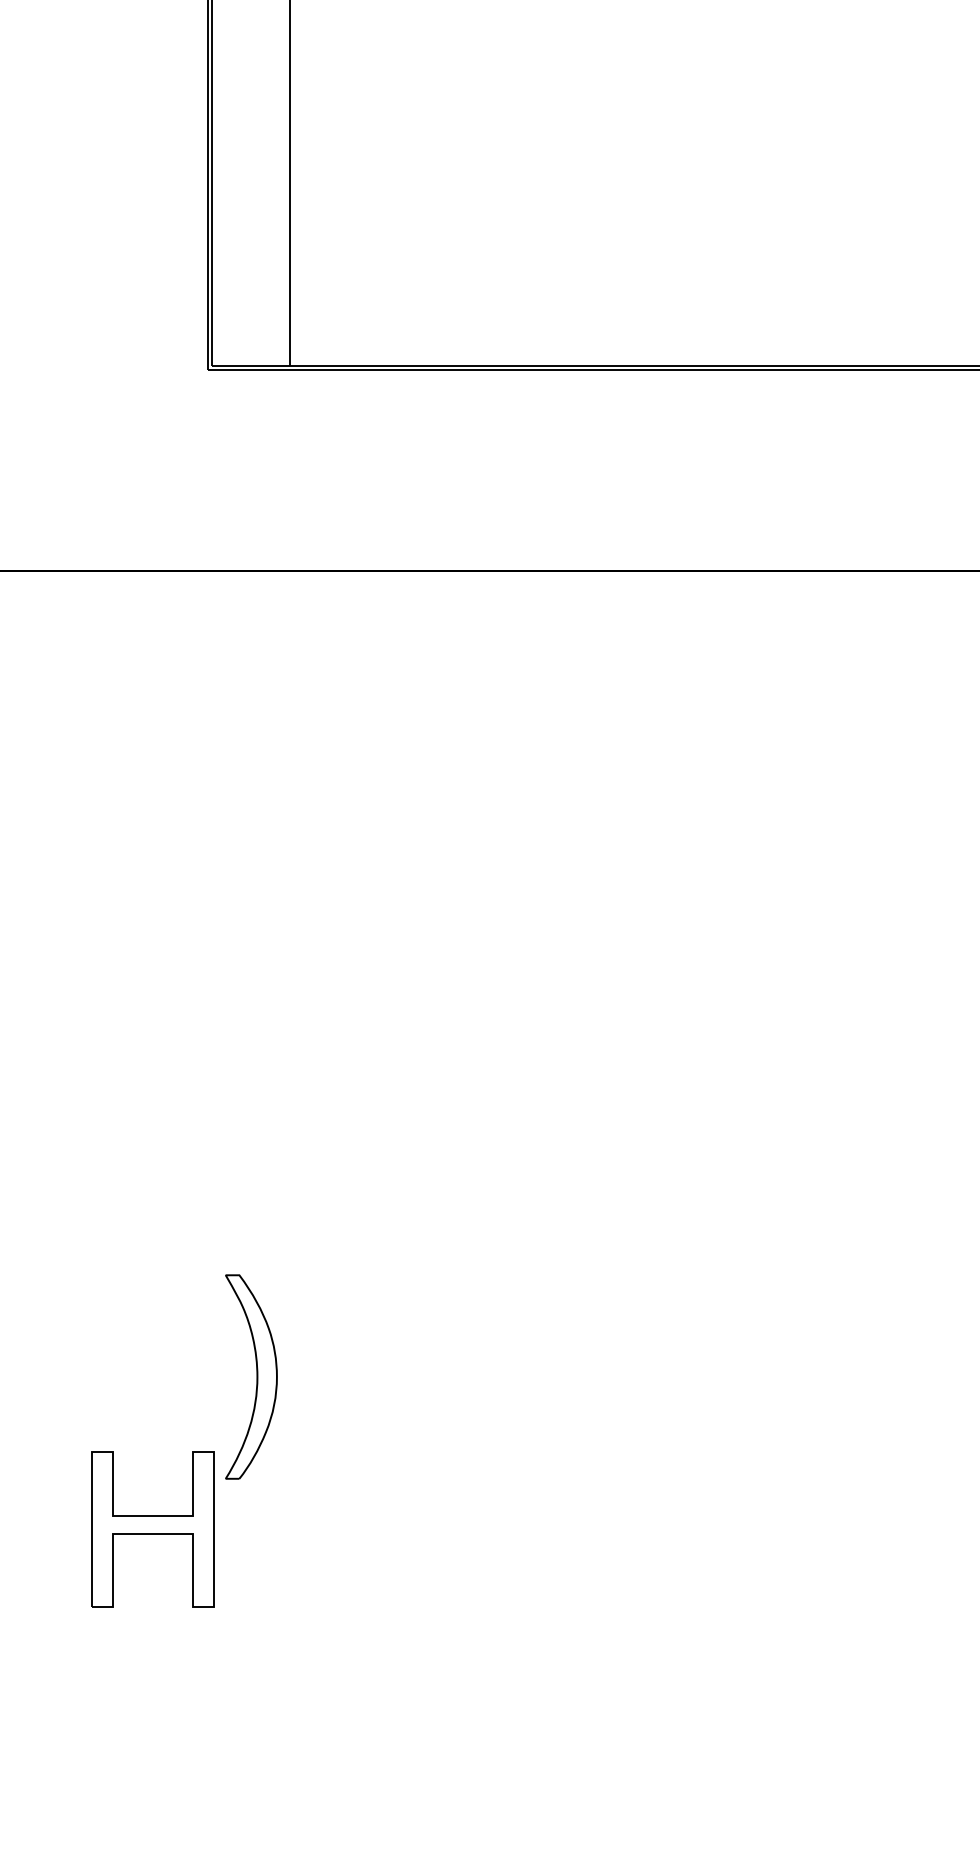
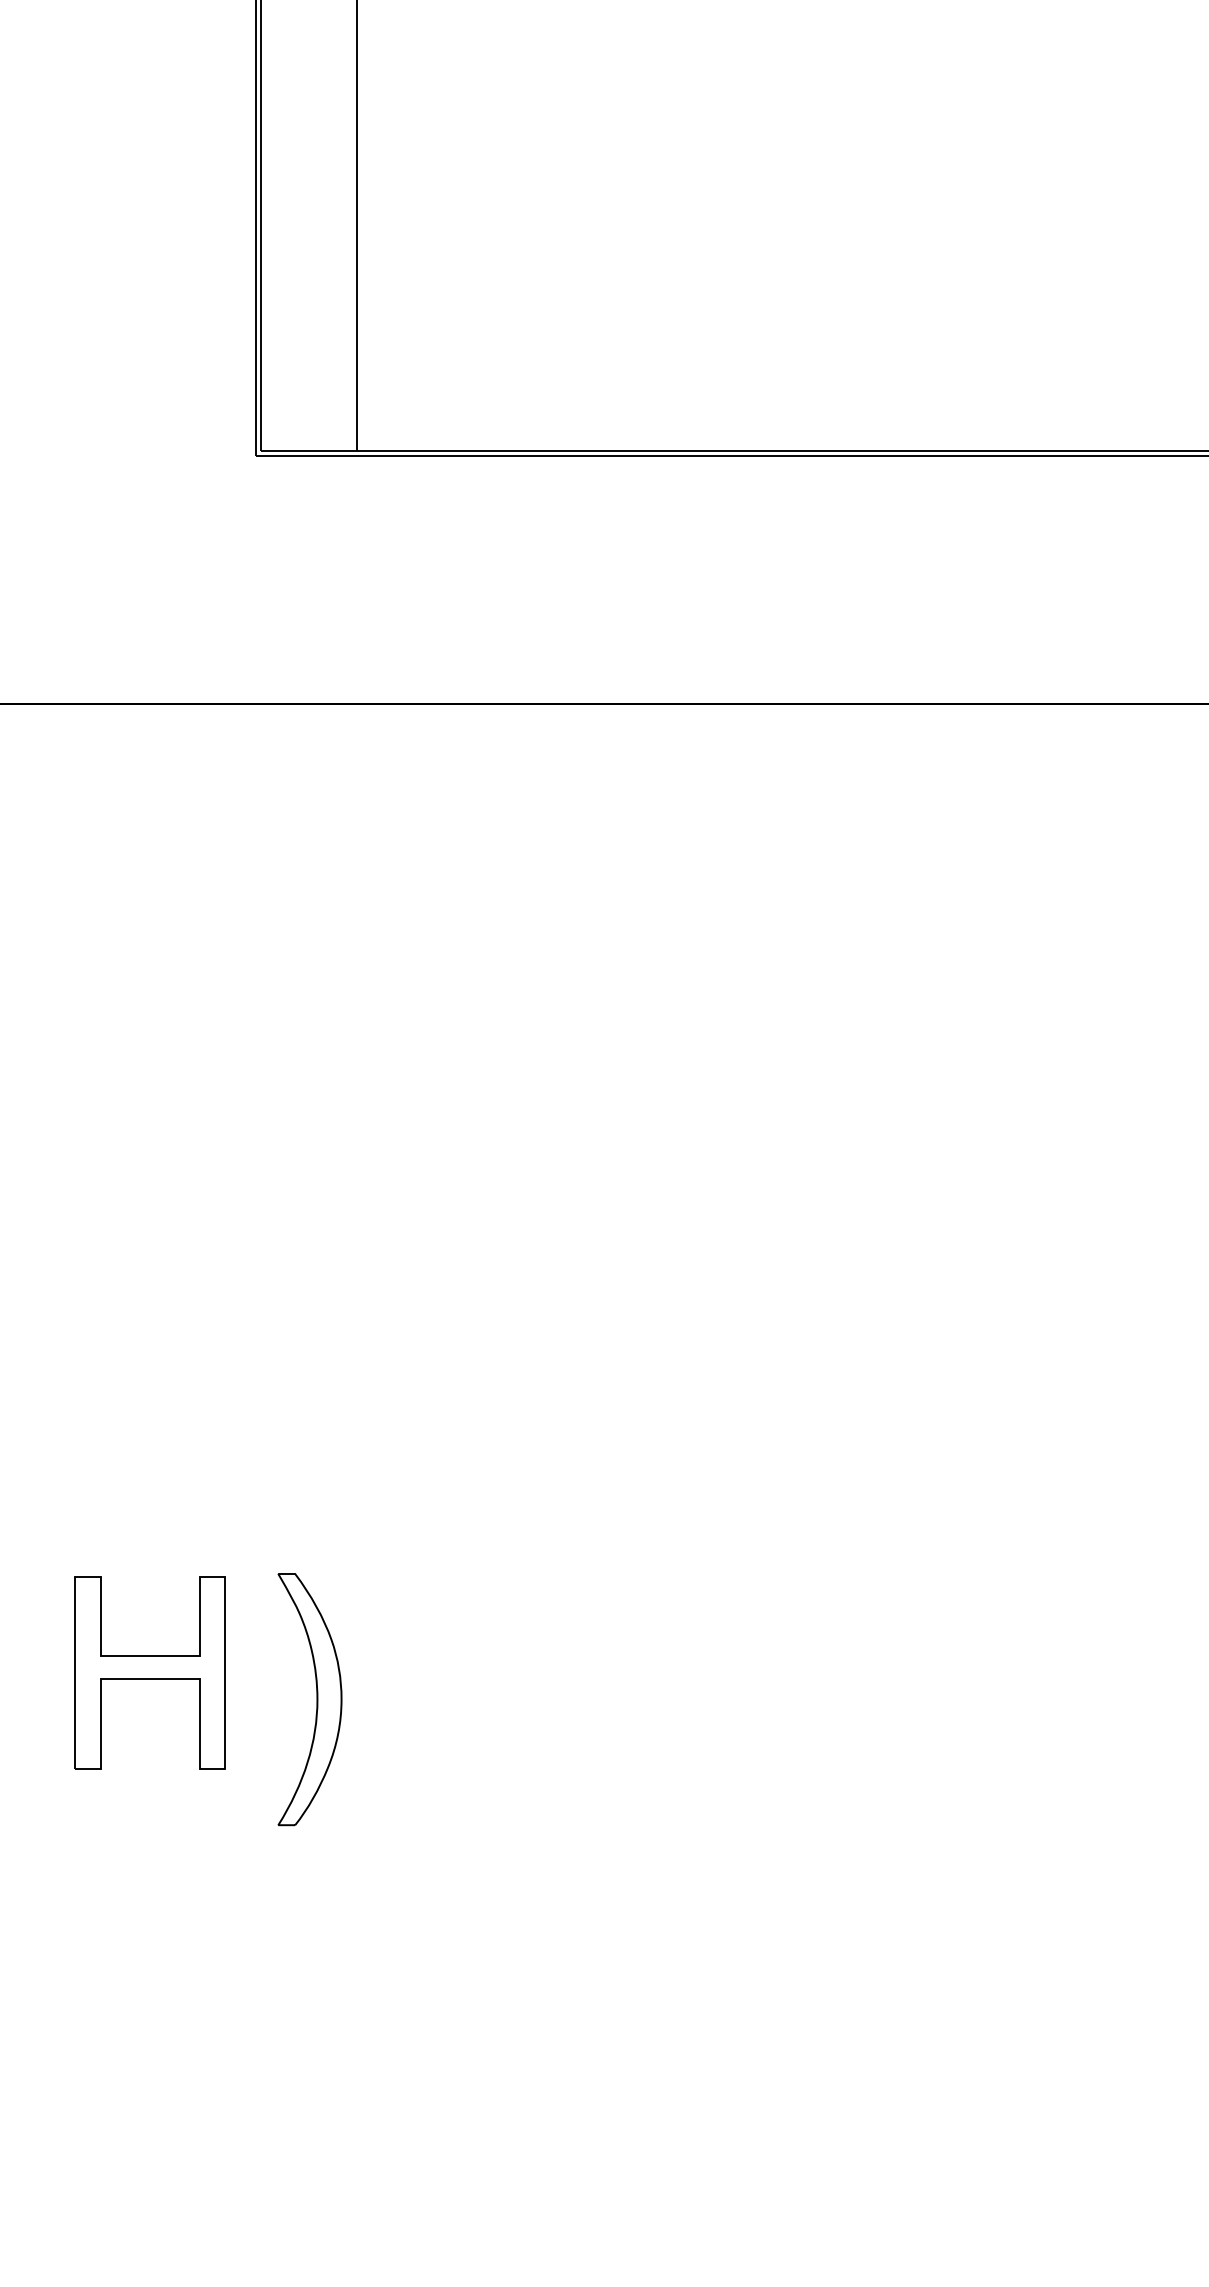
part: (152, 1529) -> (149, 1672), moved

